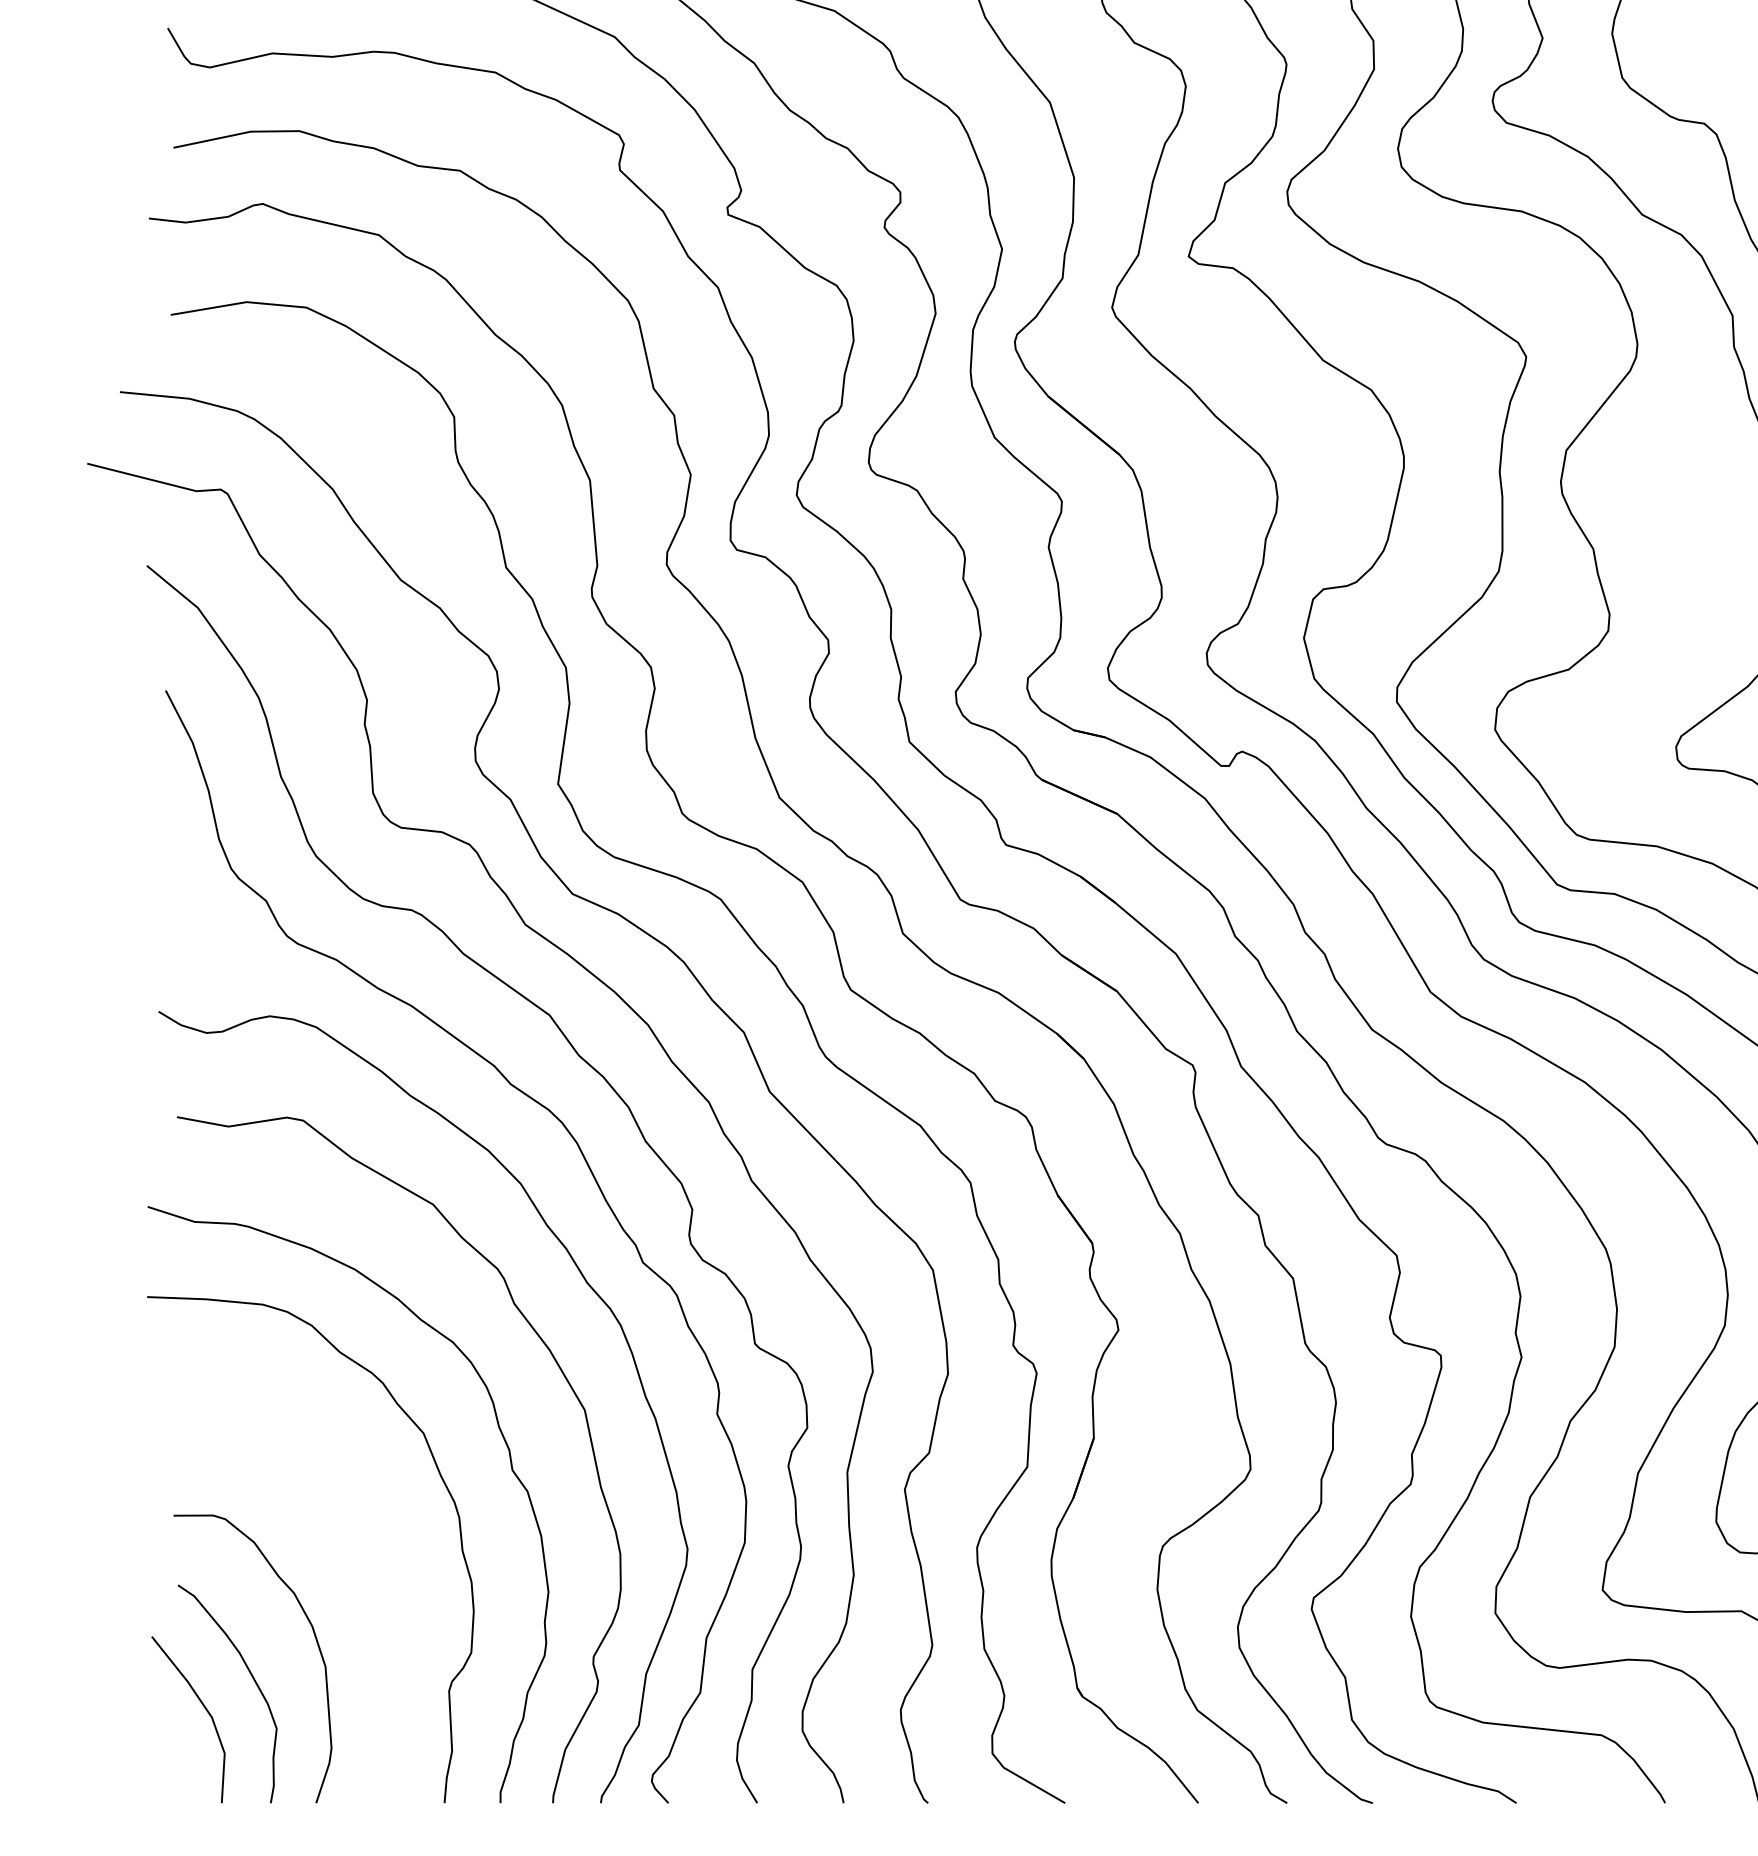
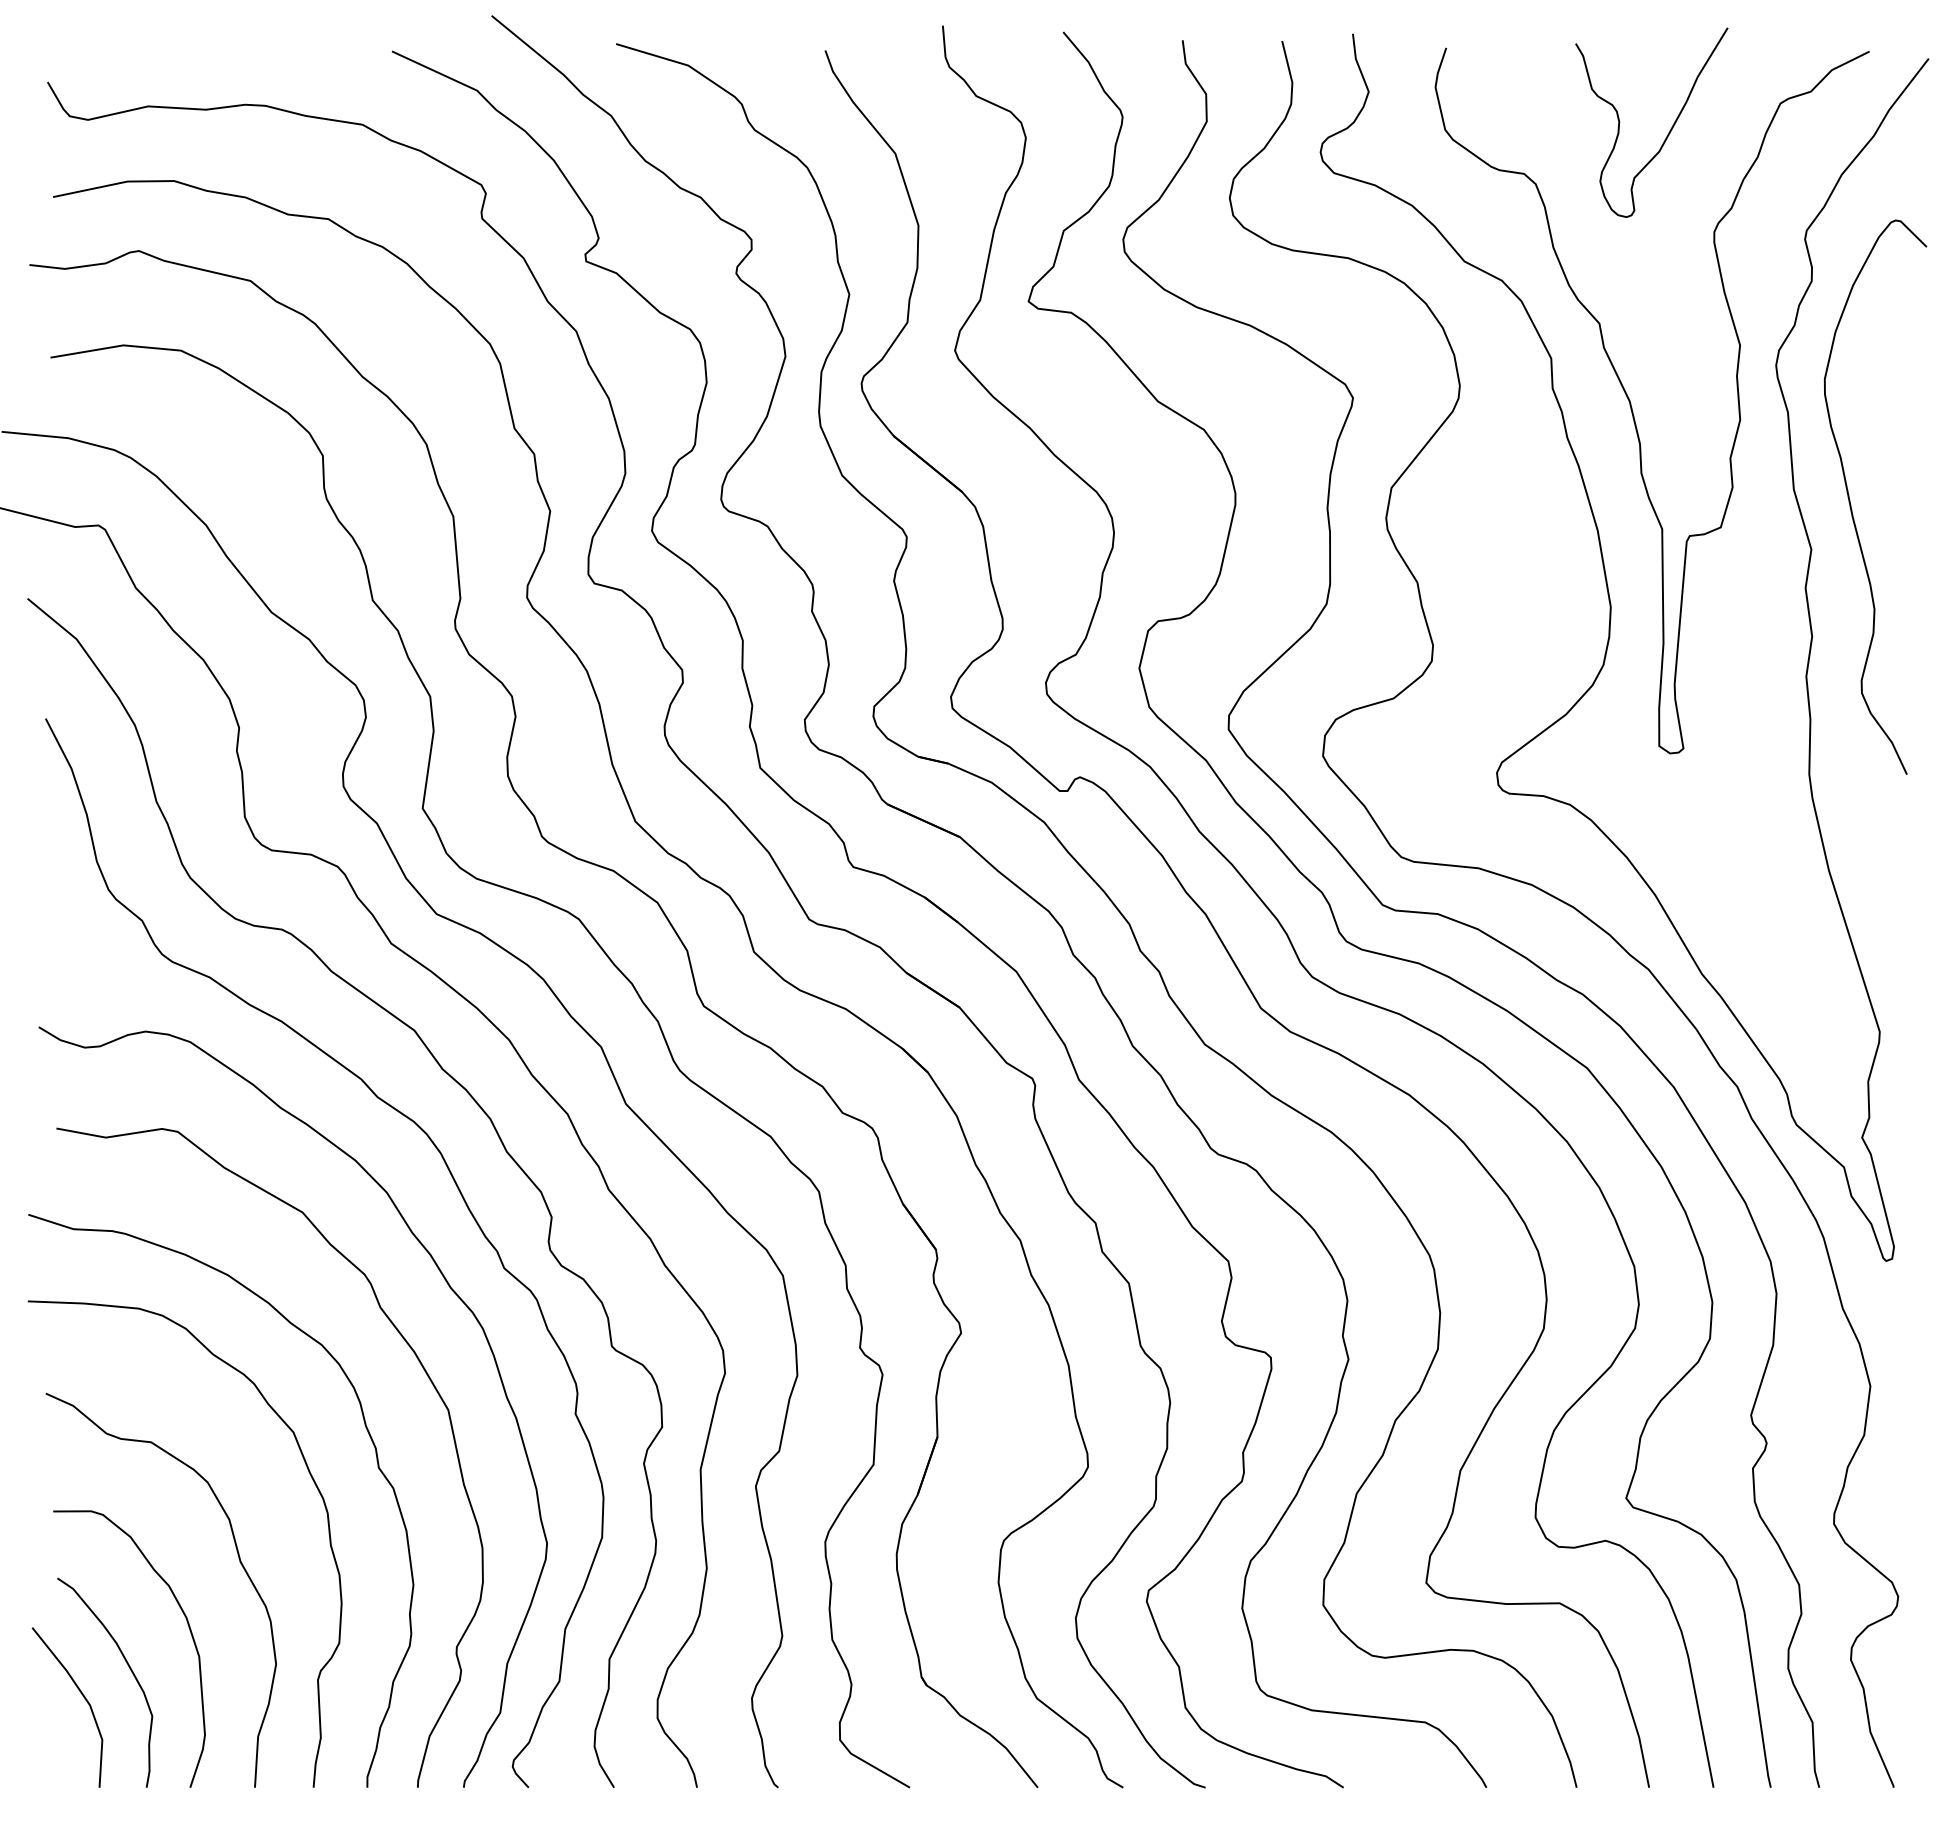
curve: (367, 1568) -> (239, 1562), added

